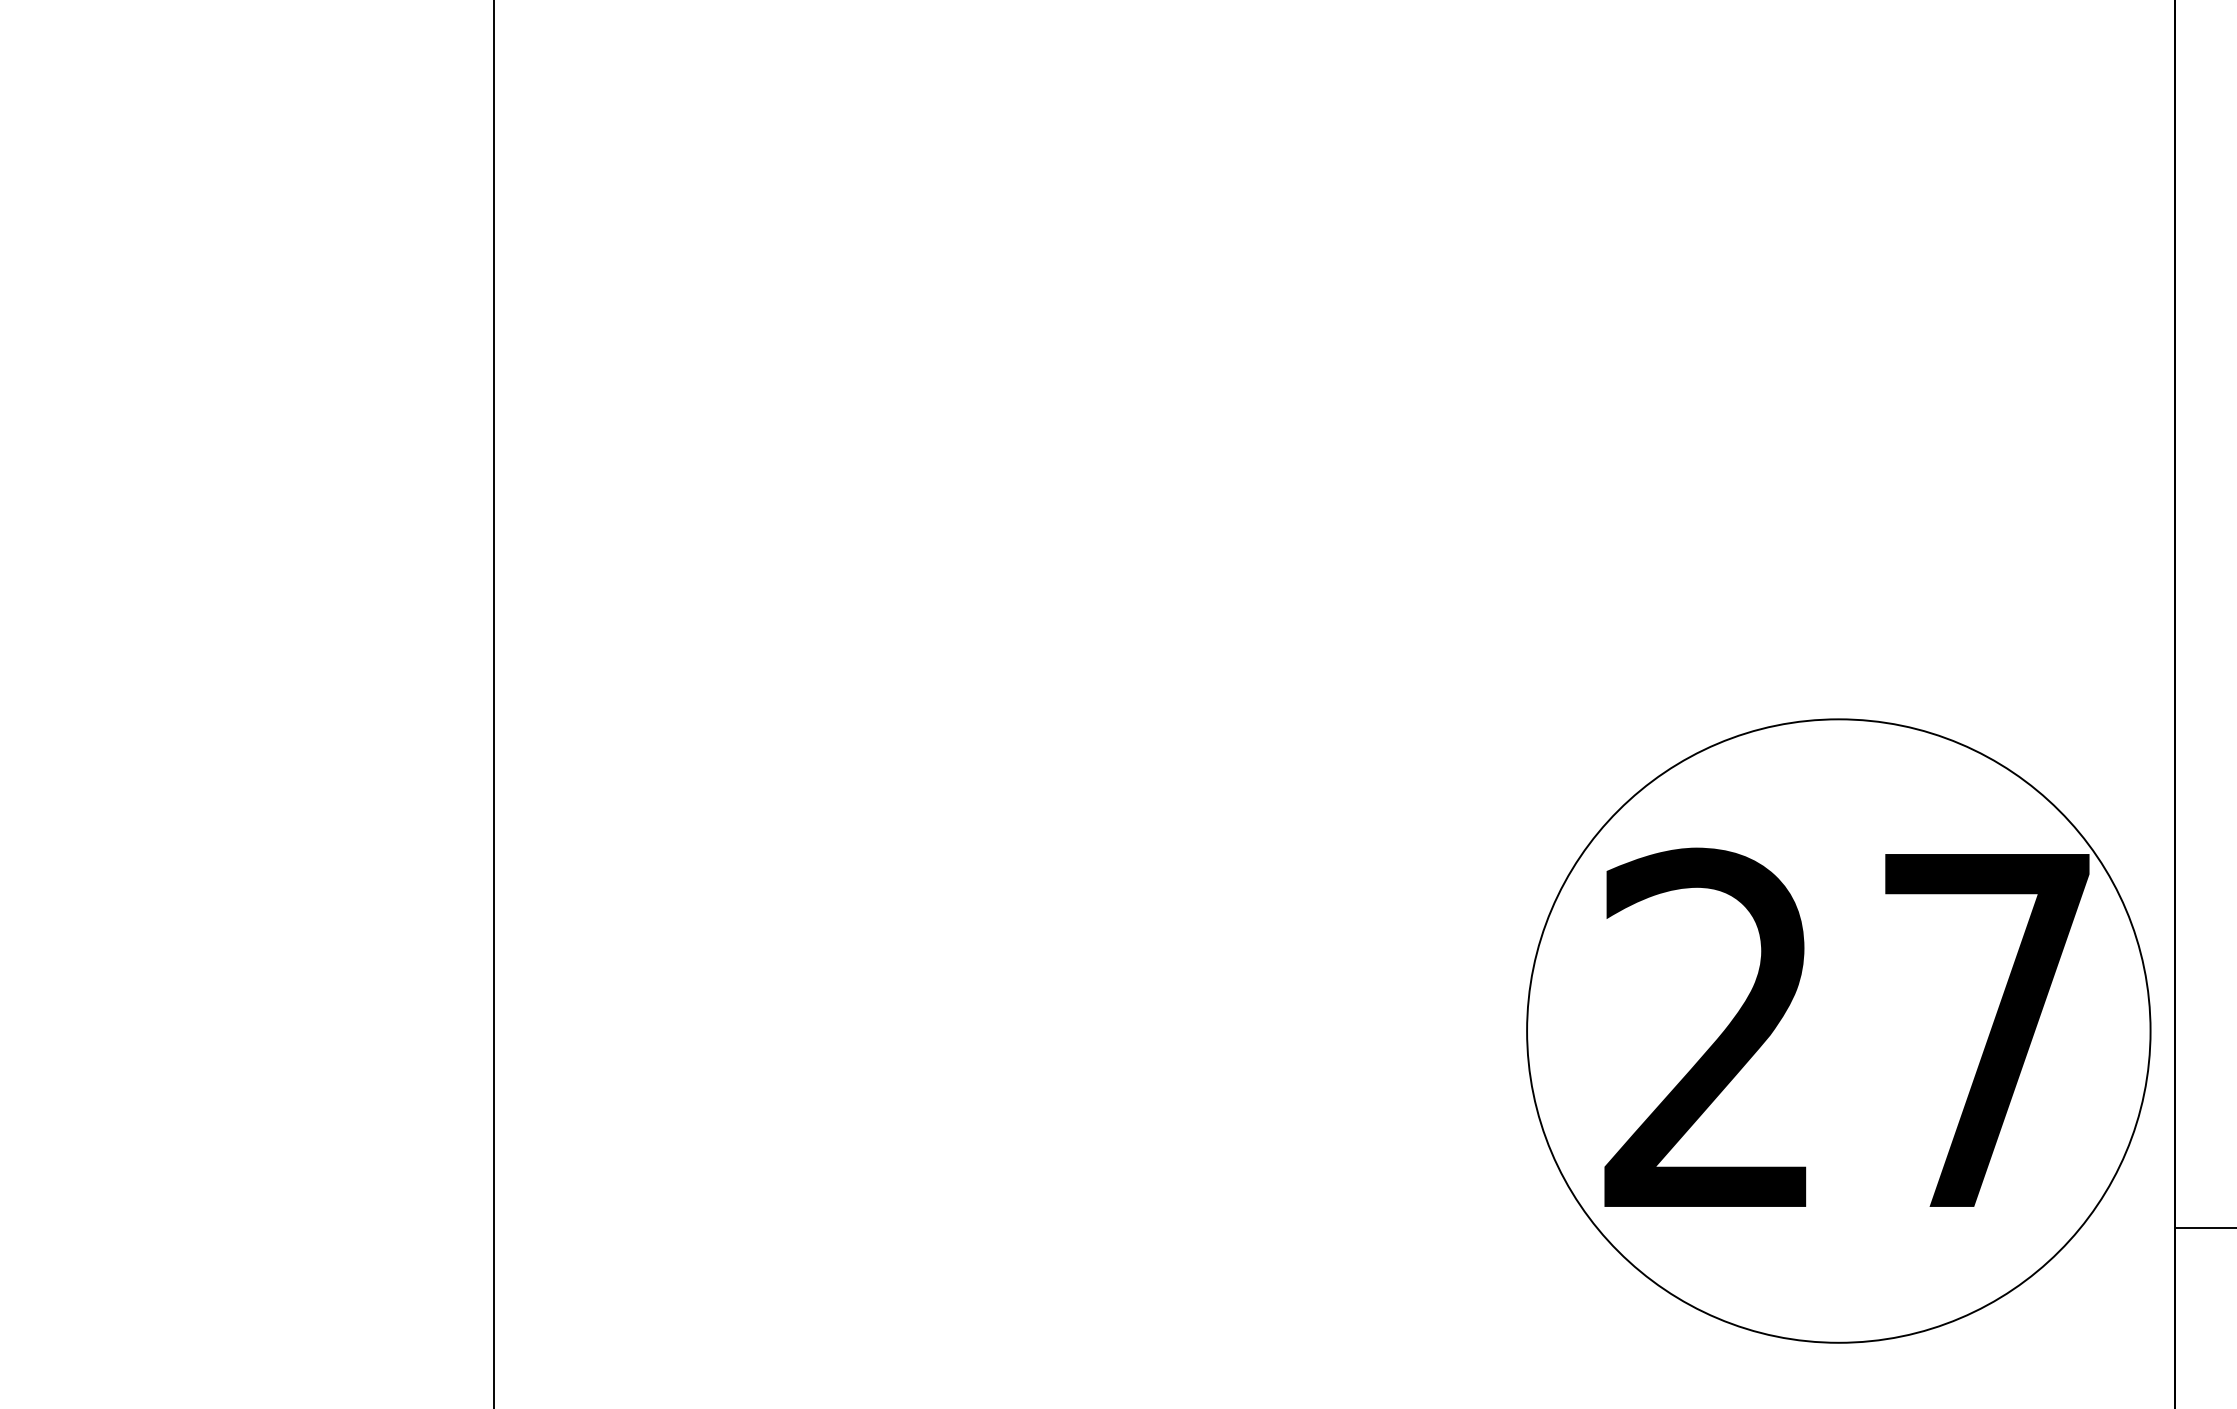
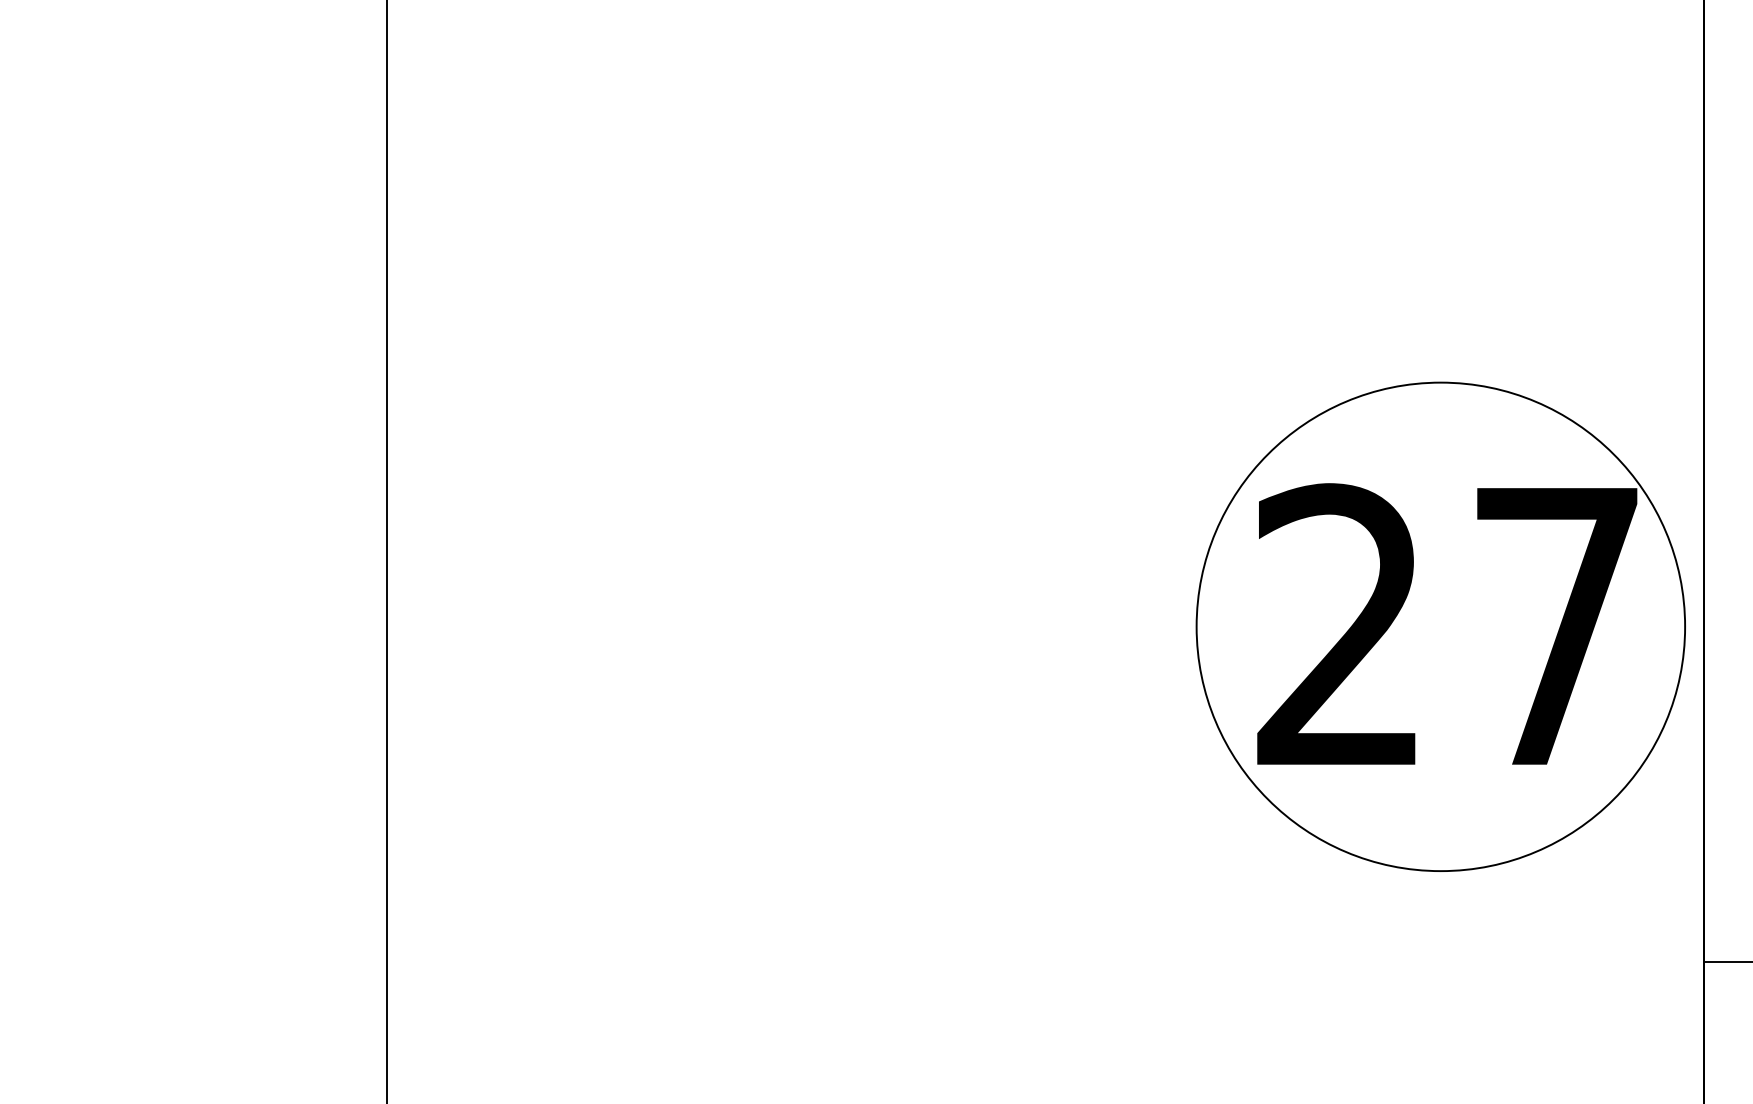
part: (1838, 1030) -> (1440, 626), moved

